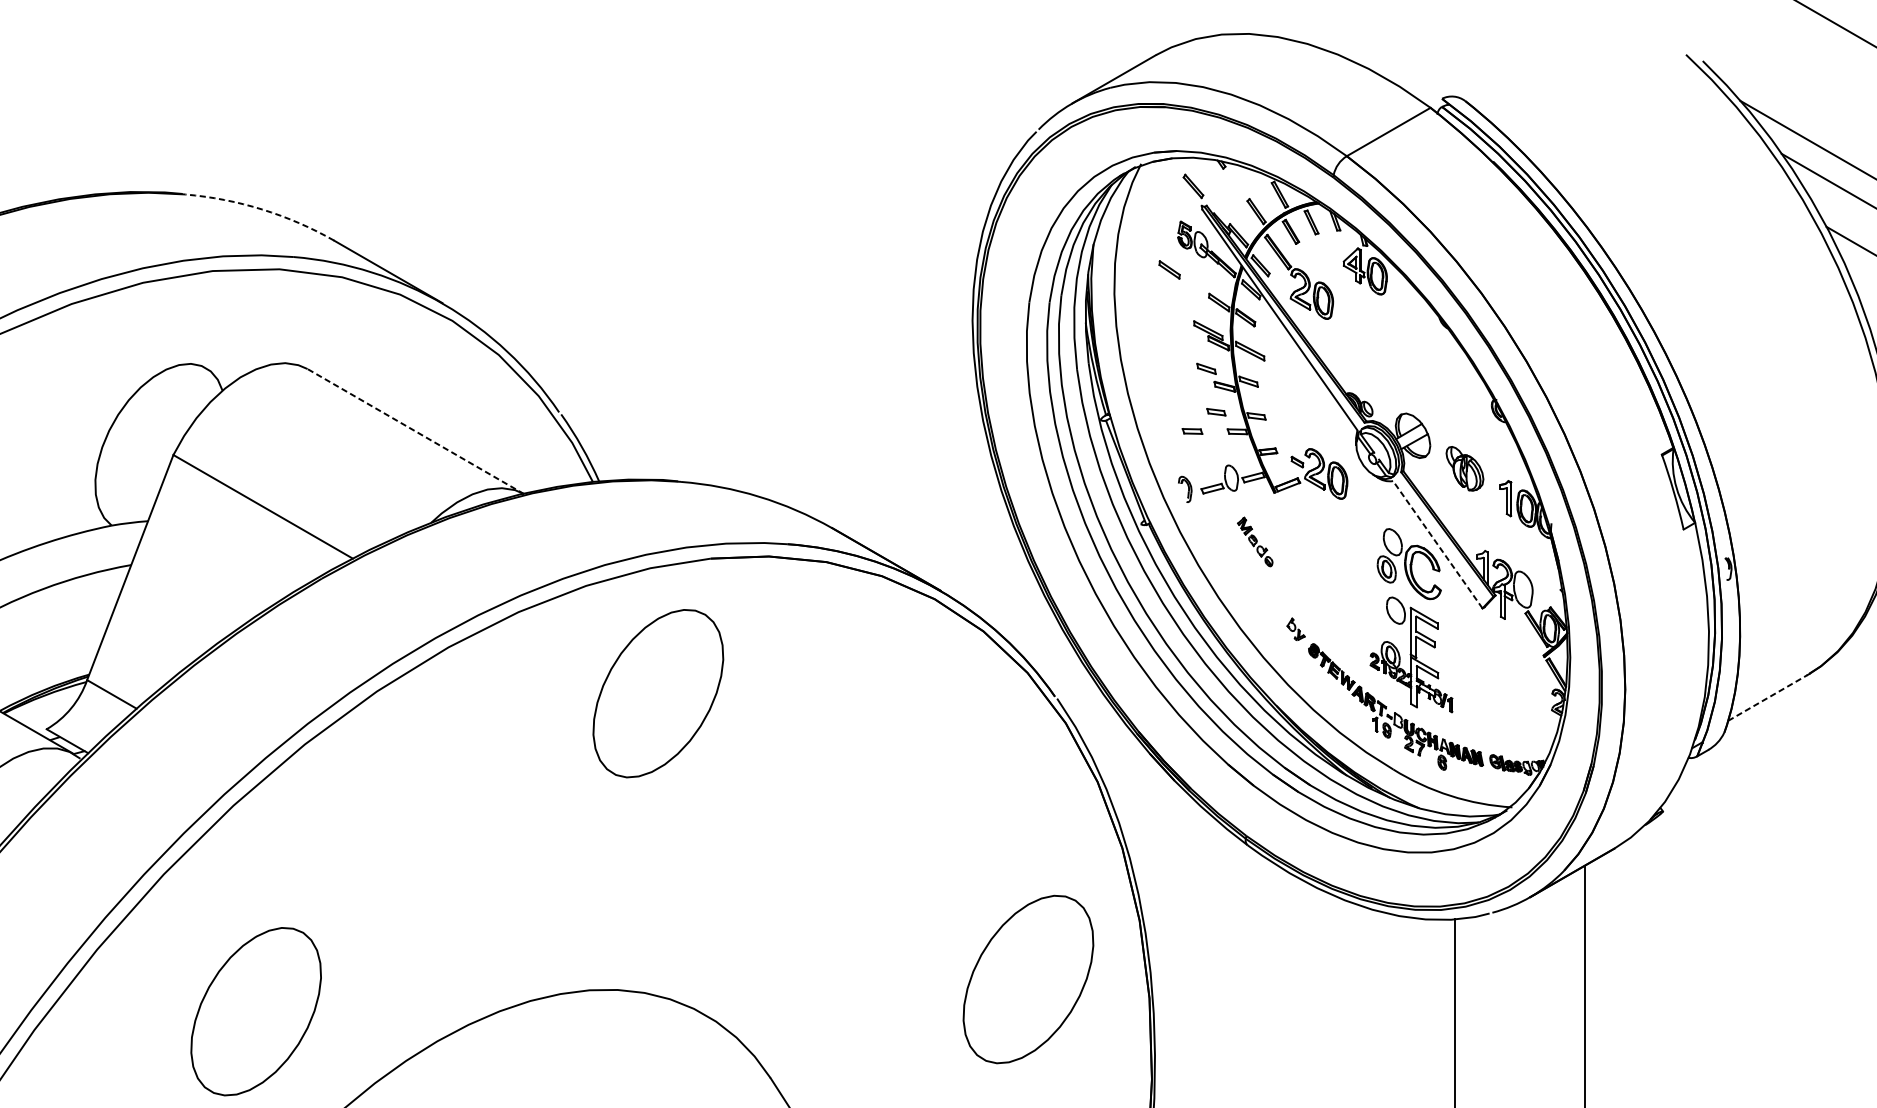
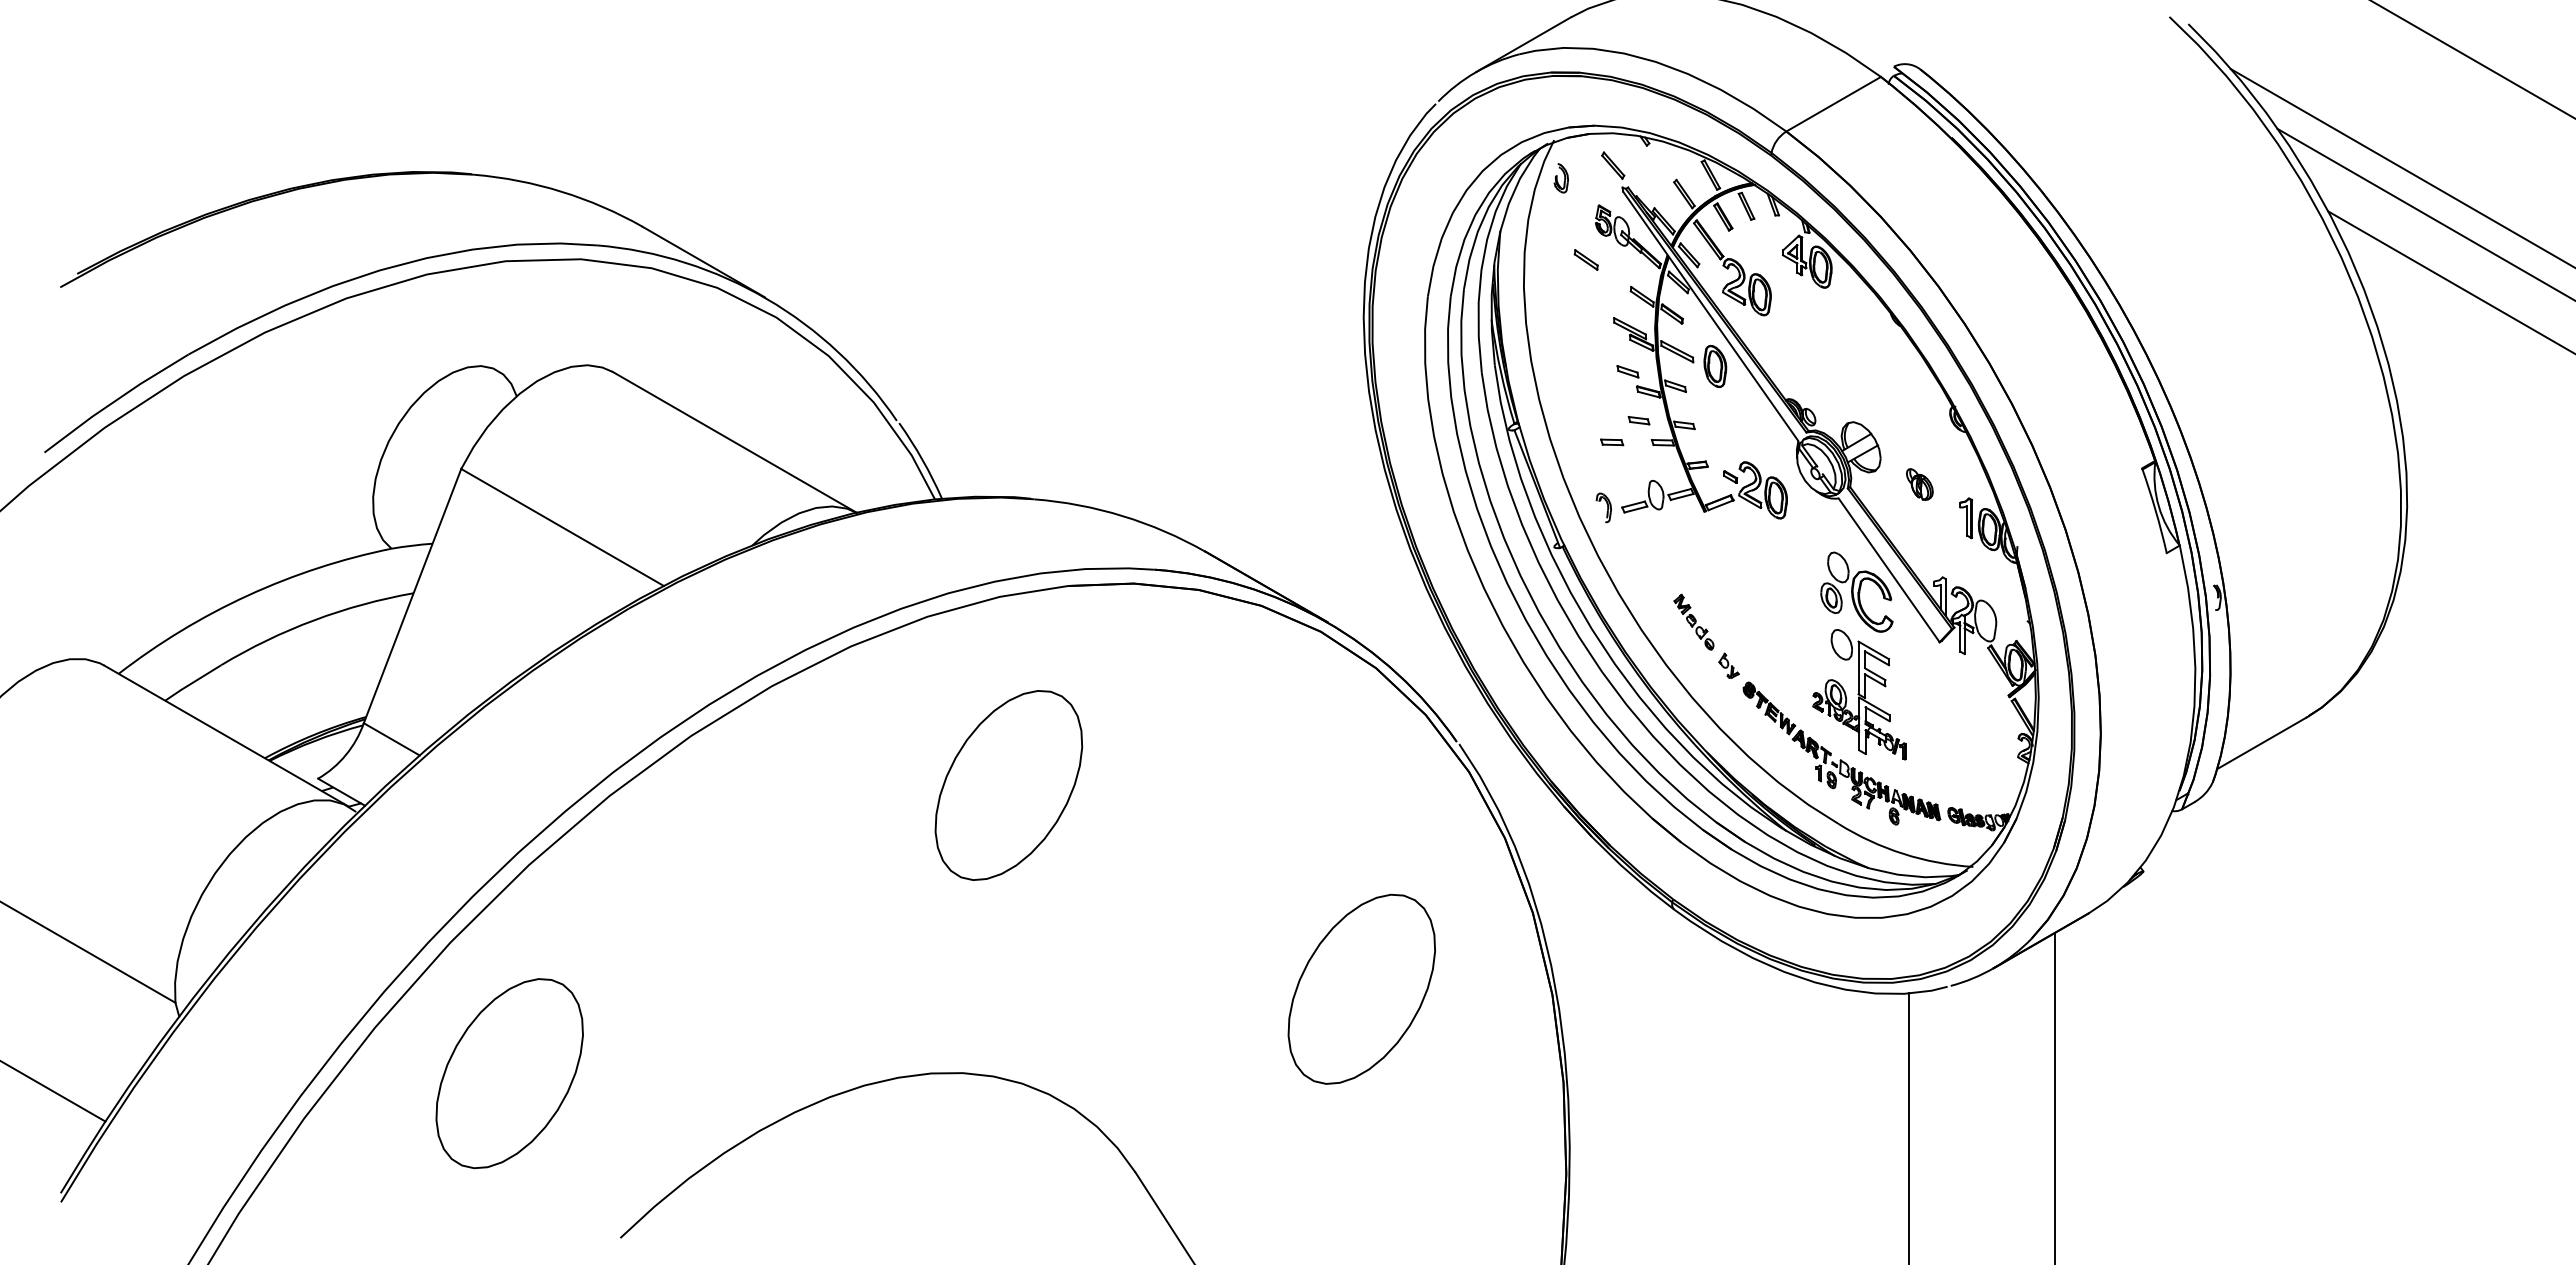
part: (1146, 197) -> (1560, 178), added
arc: (262, 209) -> (561, 191), dashed -> solid
part: (1284, 364) -> (1715, 366), added
line: (415, 431) -> (734, 442), dashed -> solid
part: (1464, 468) -> (1919, 484), size x0.62
part: (1254, 541) -> (1693, 621), moved
line: (1438, 544) -> (1889, 570), dashed -> solid
part: (658, 693) -> (1008, 785), moved
line: (1767, 698) -> (2261, 743), dashed -> solid
part: (1028, 978) -> (1361, 988), moved
part: (256, 1011) -> (509, 1073), moved

